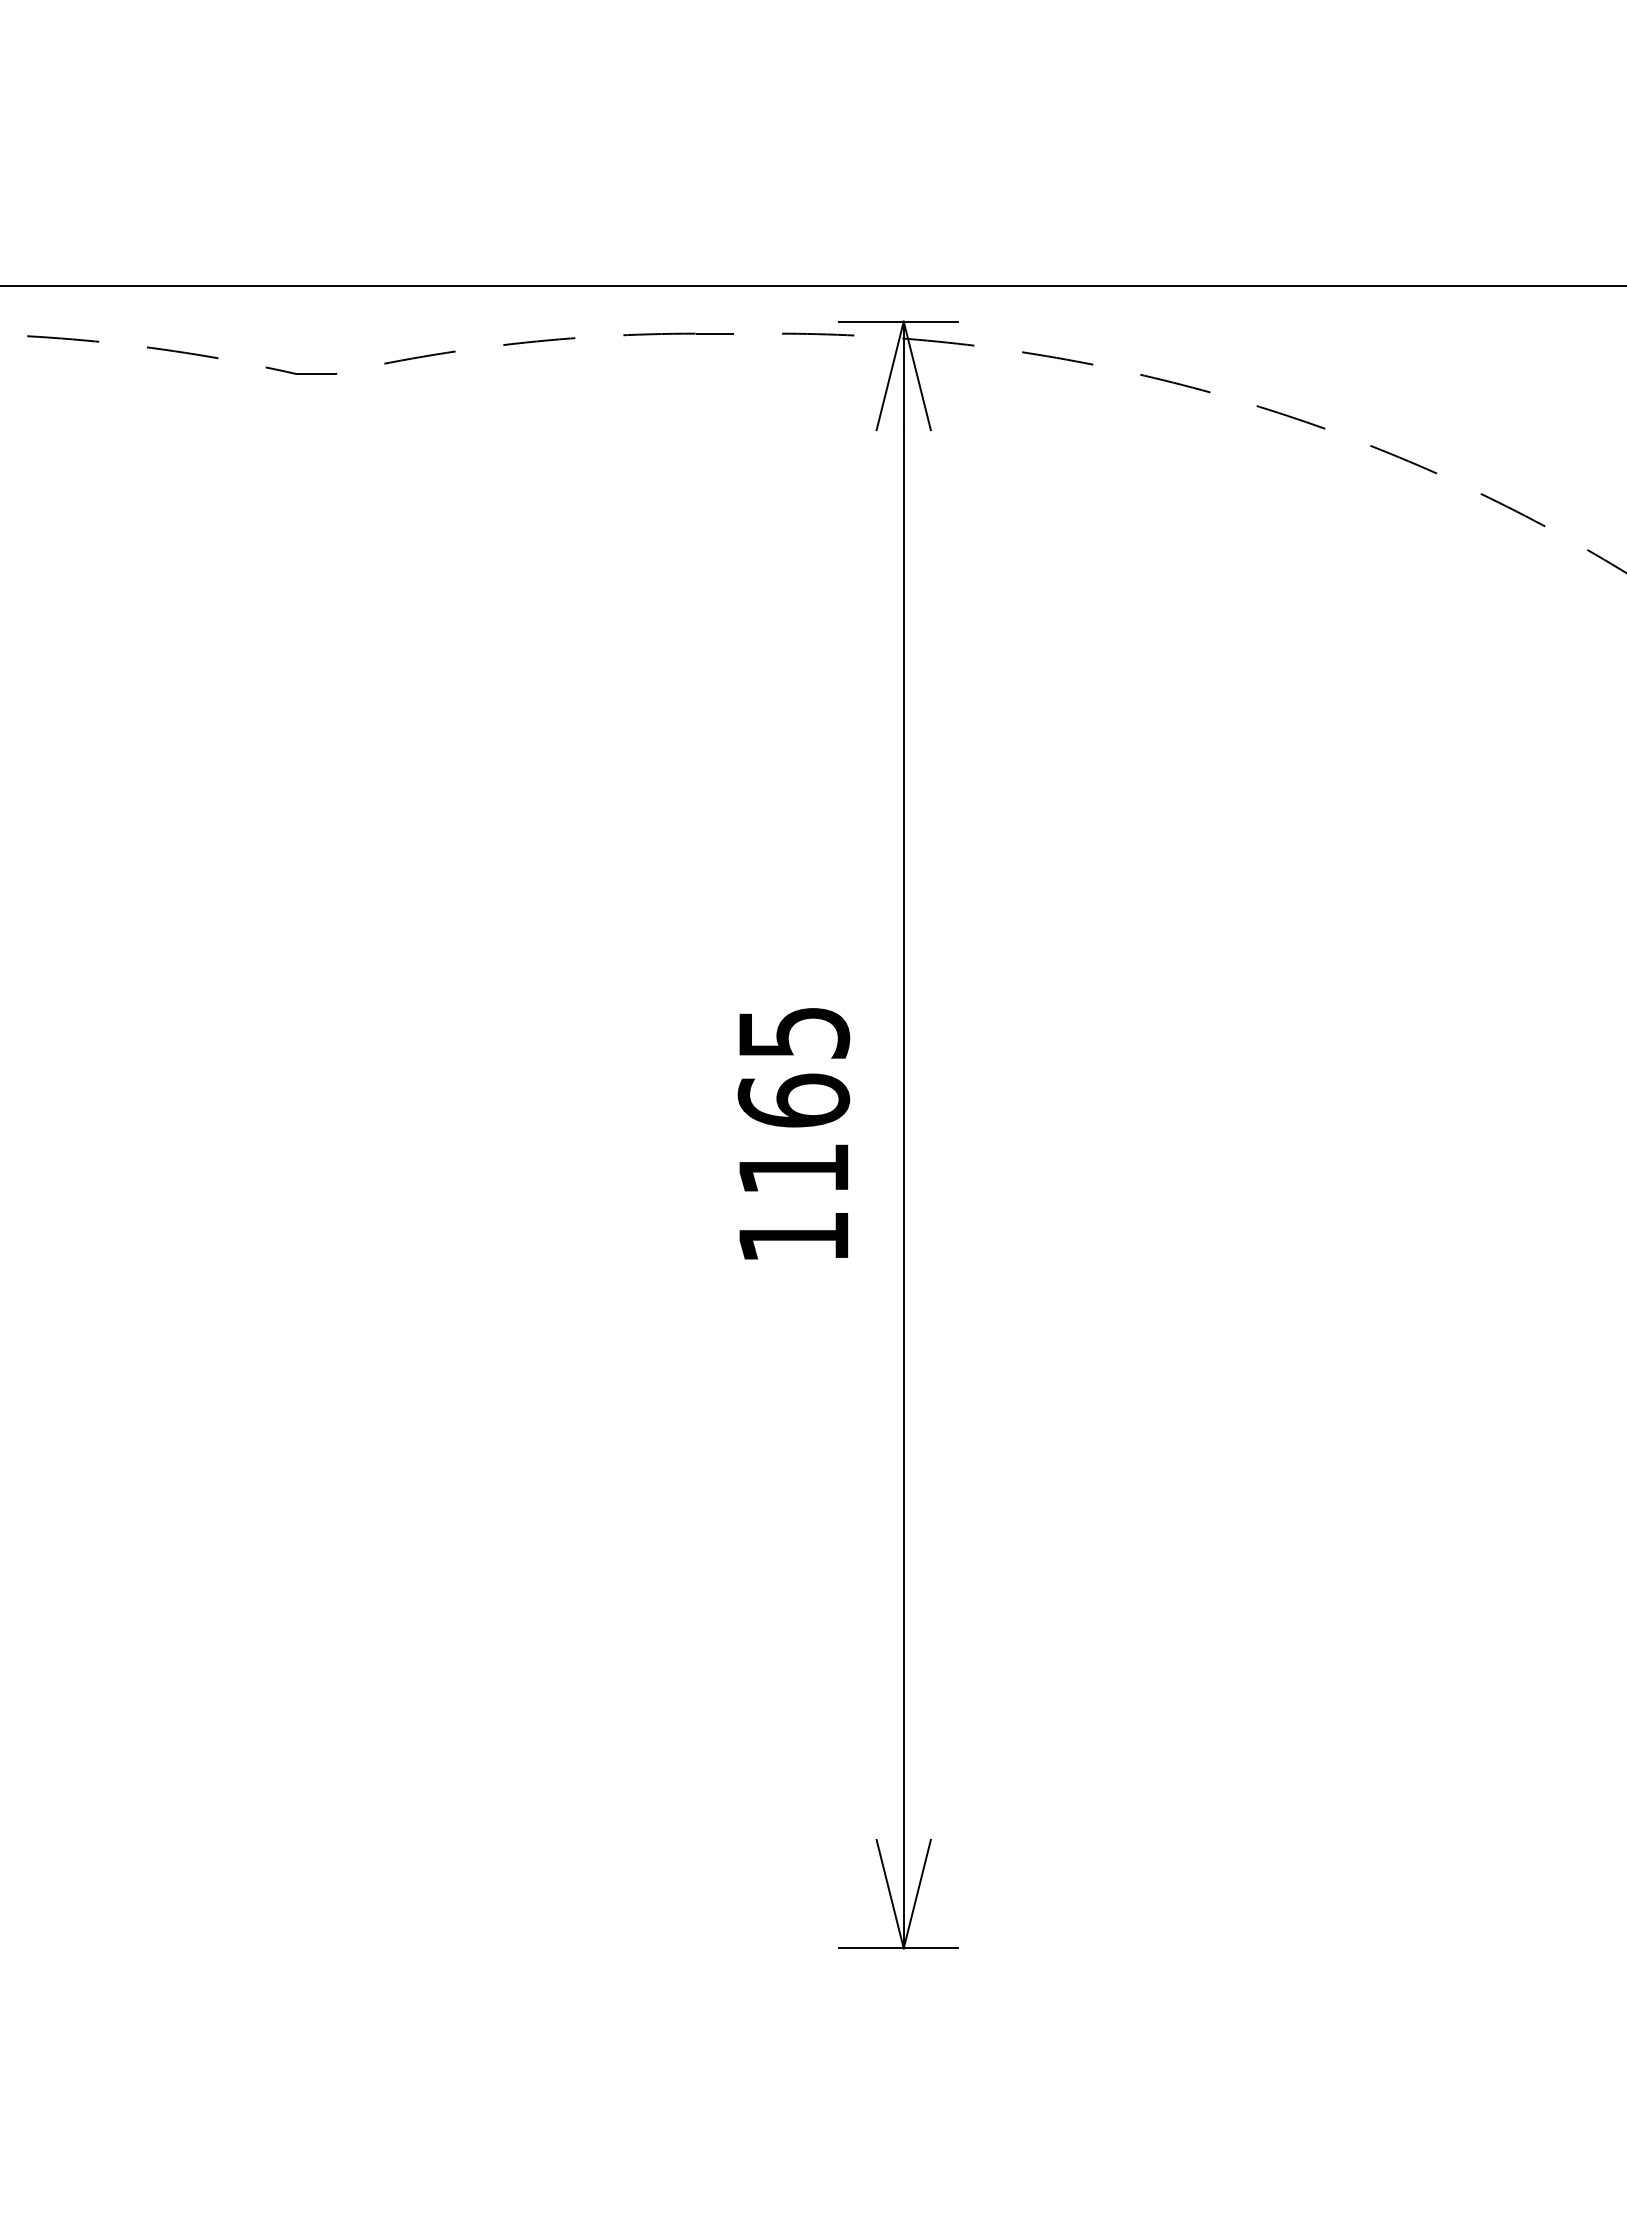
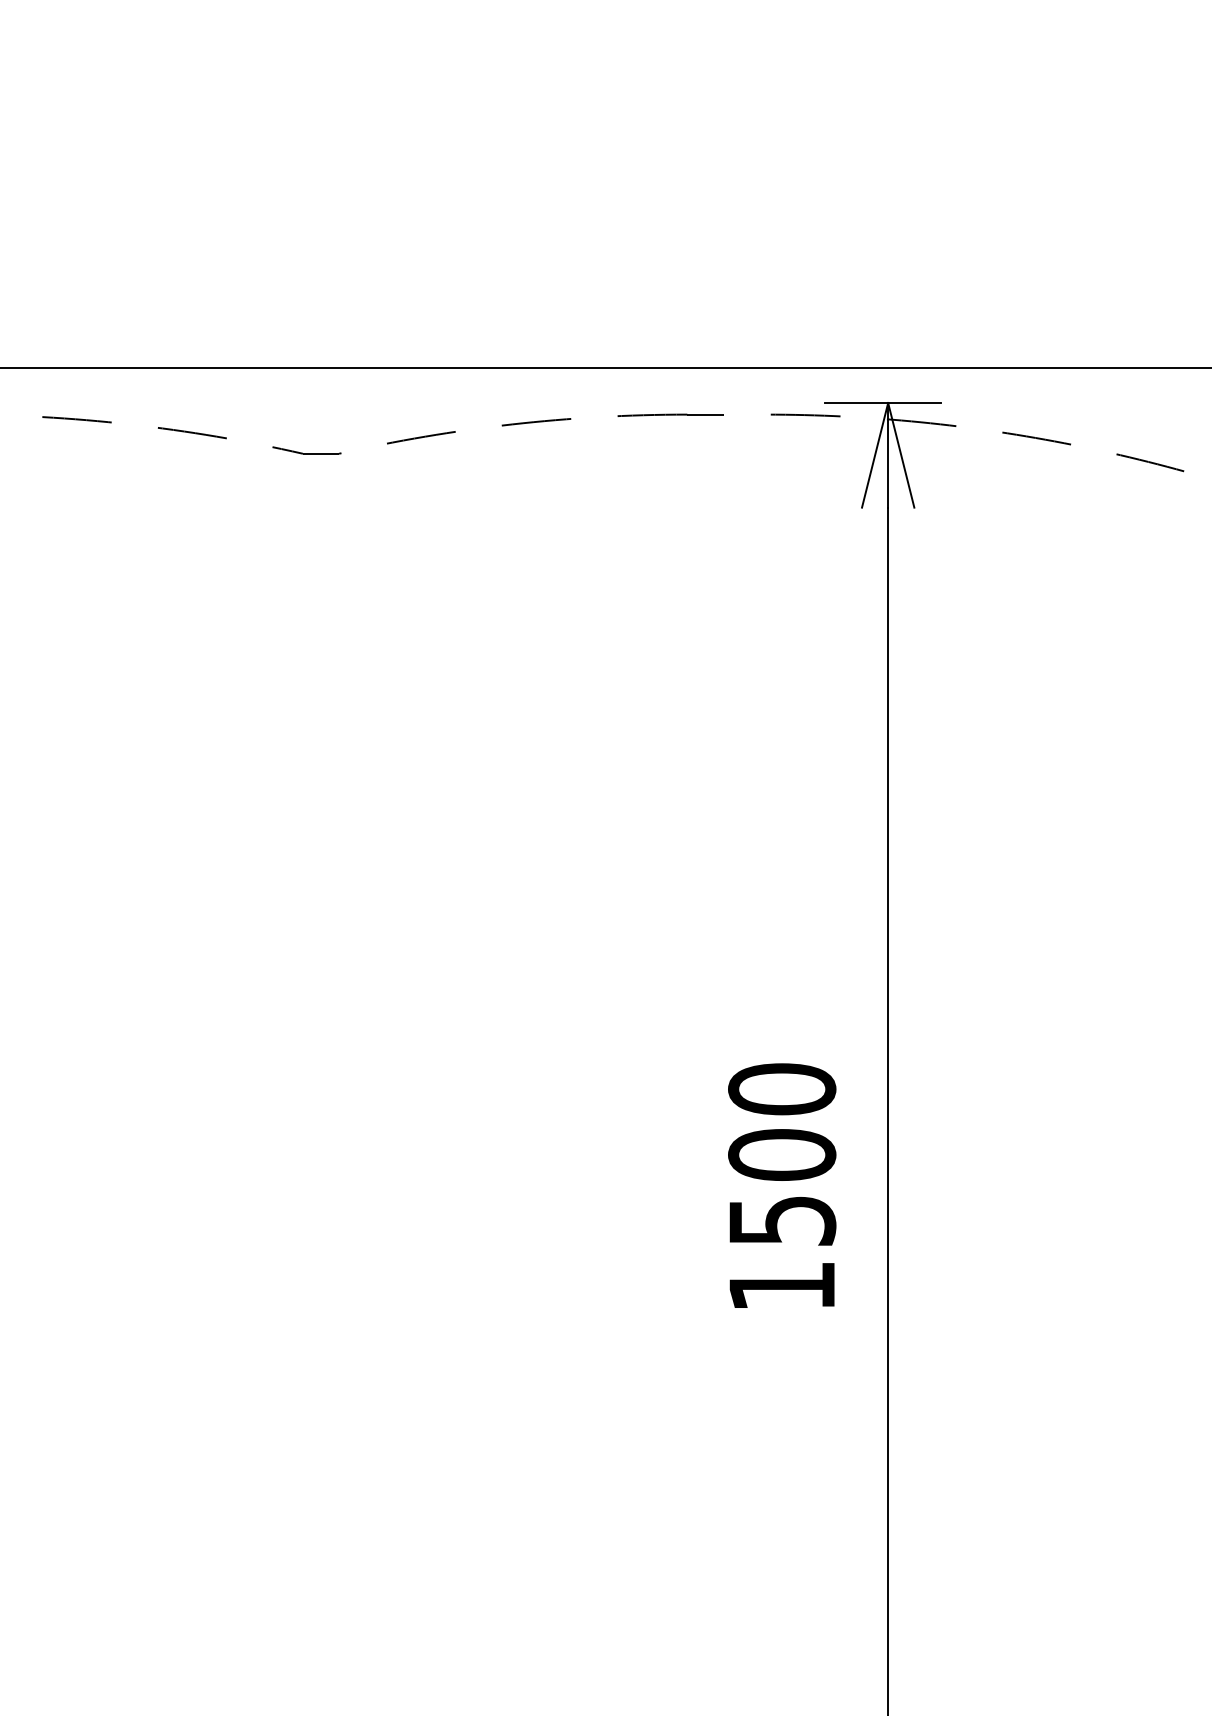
text: (793, 1099) -> (781, 1153), 1165 -> 1500

